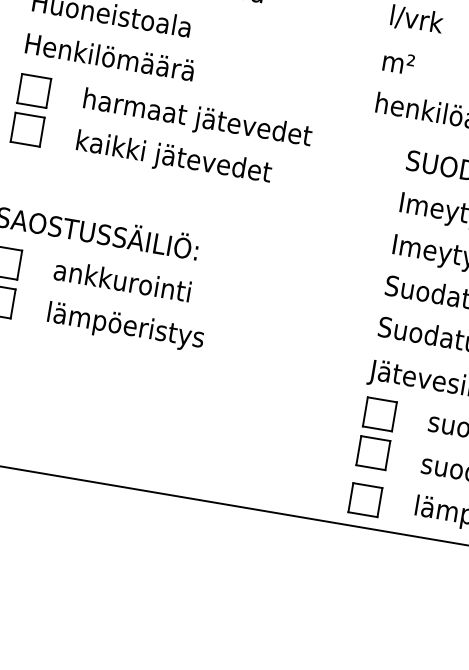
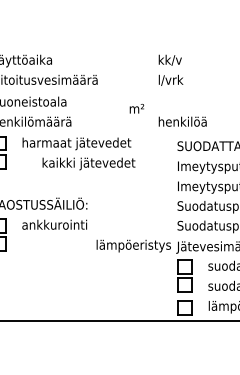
text: (397, 62) -> (136, 108), moved
text: (173, 157) -> (88, 163), moved
text: (125, 325) -> (133, 245), moved

